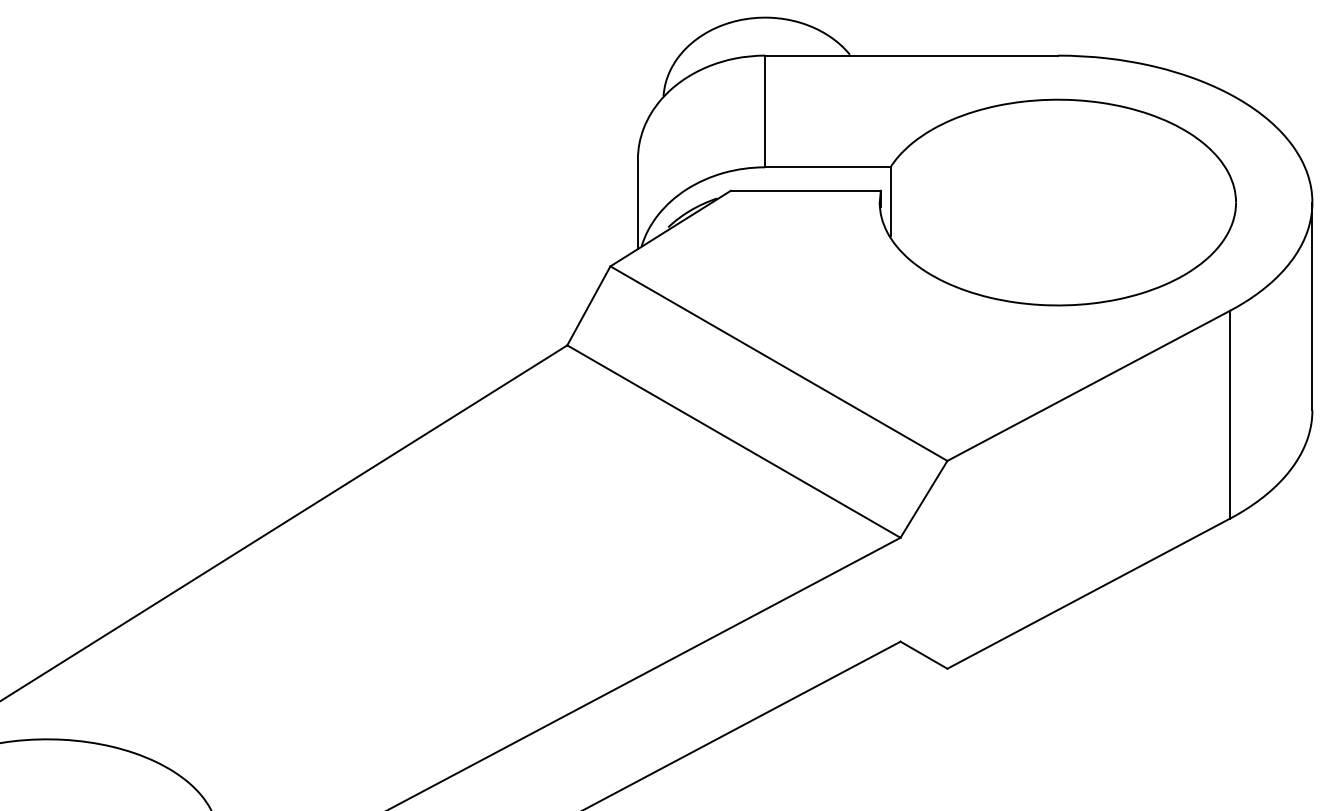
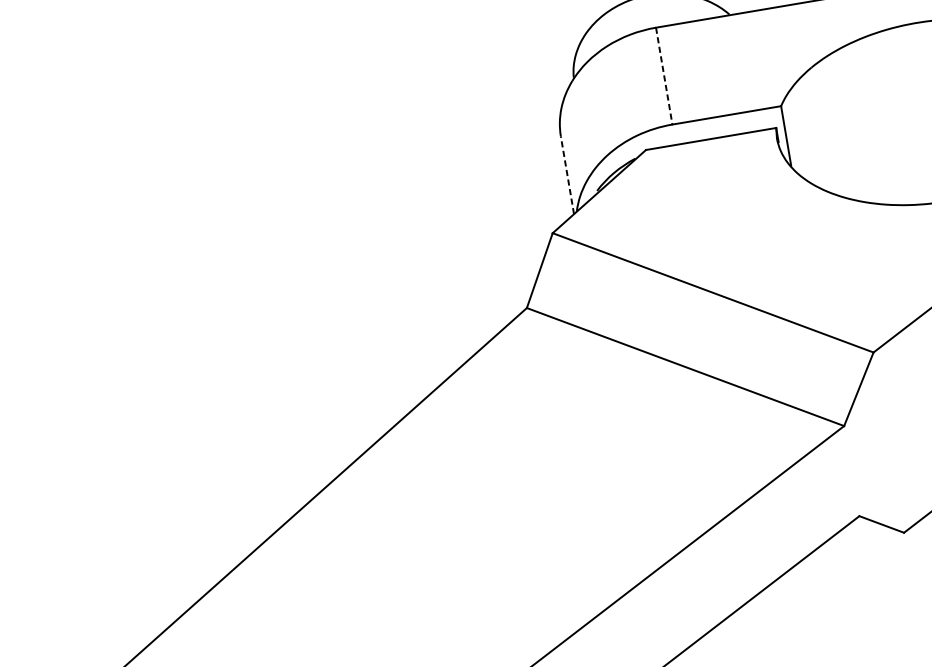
line: (765, 111) -> (664, 76), solid -> dashed
line: (637, 204) -> (567, 175), solid -> dashed

